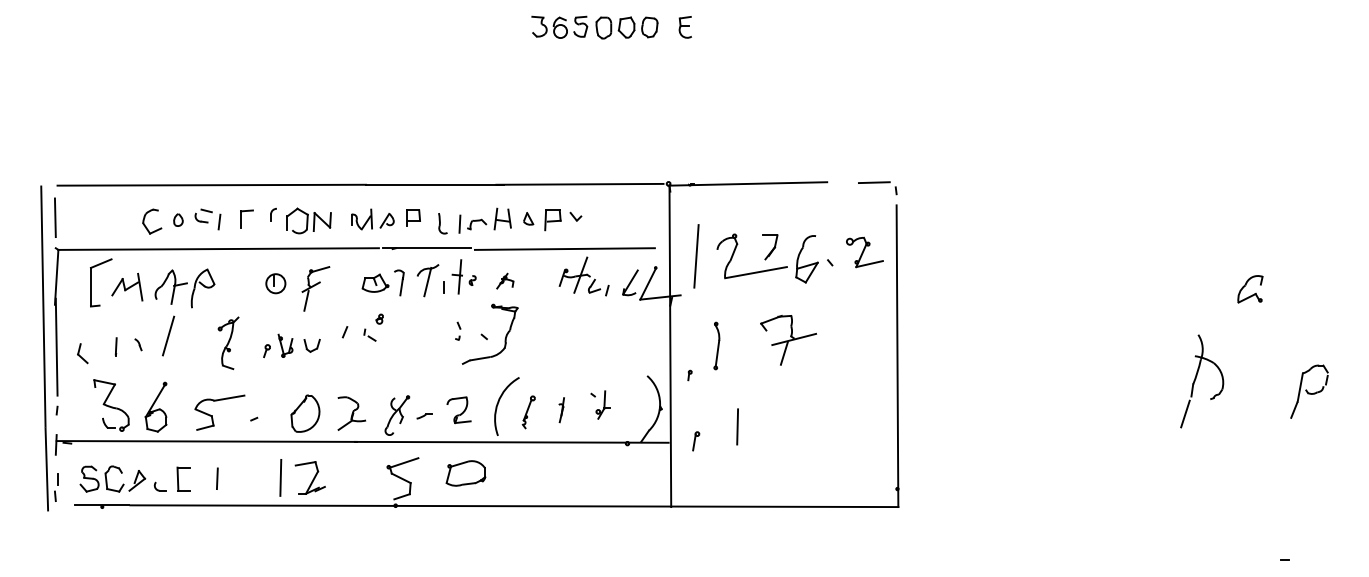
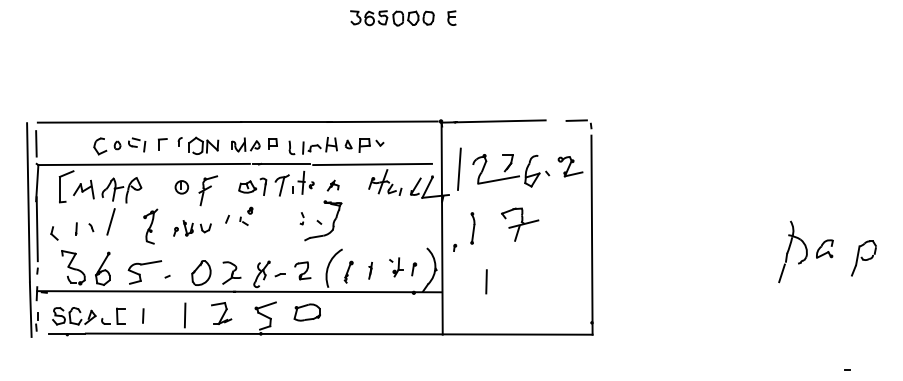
part: (1249, 288) -> (824, 248), moved
part: (696, 441) -> (414, 269), moved
part: (310, 477) -> (221, 313), moved

